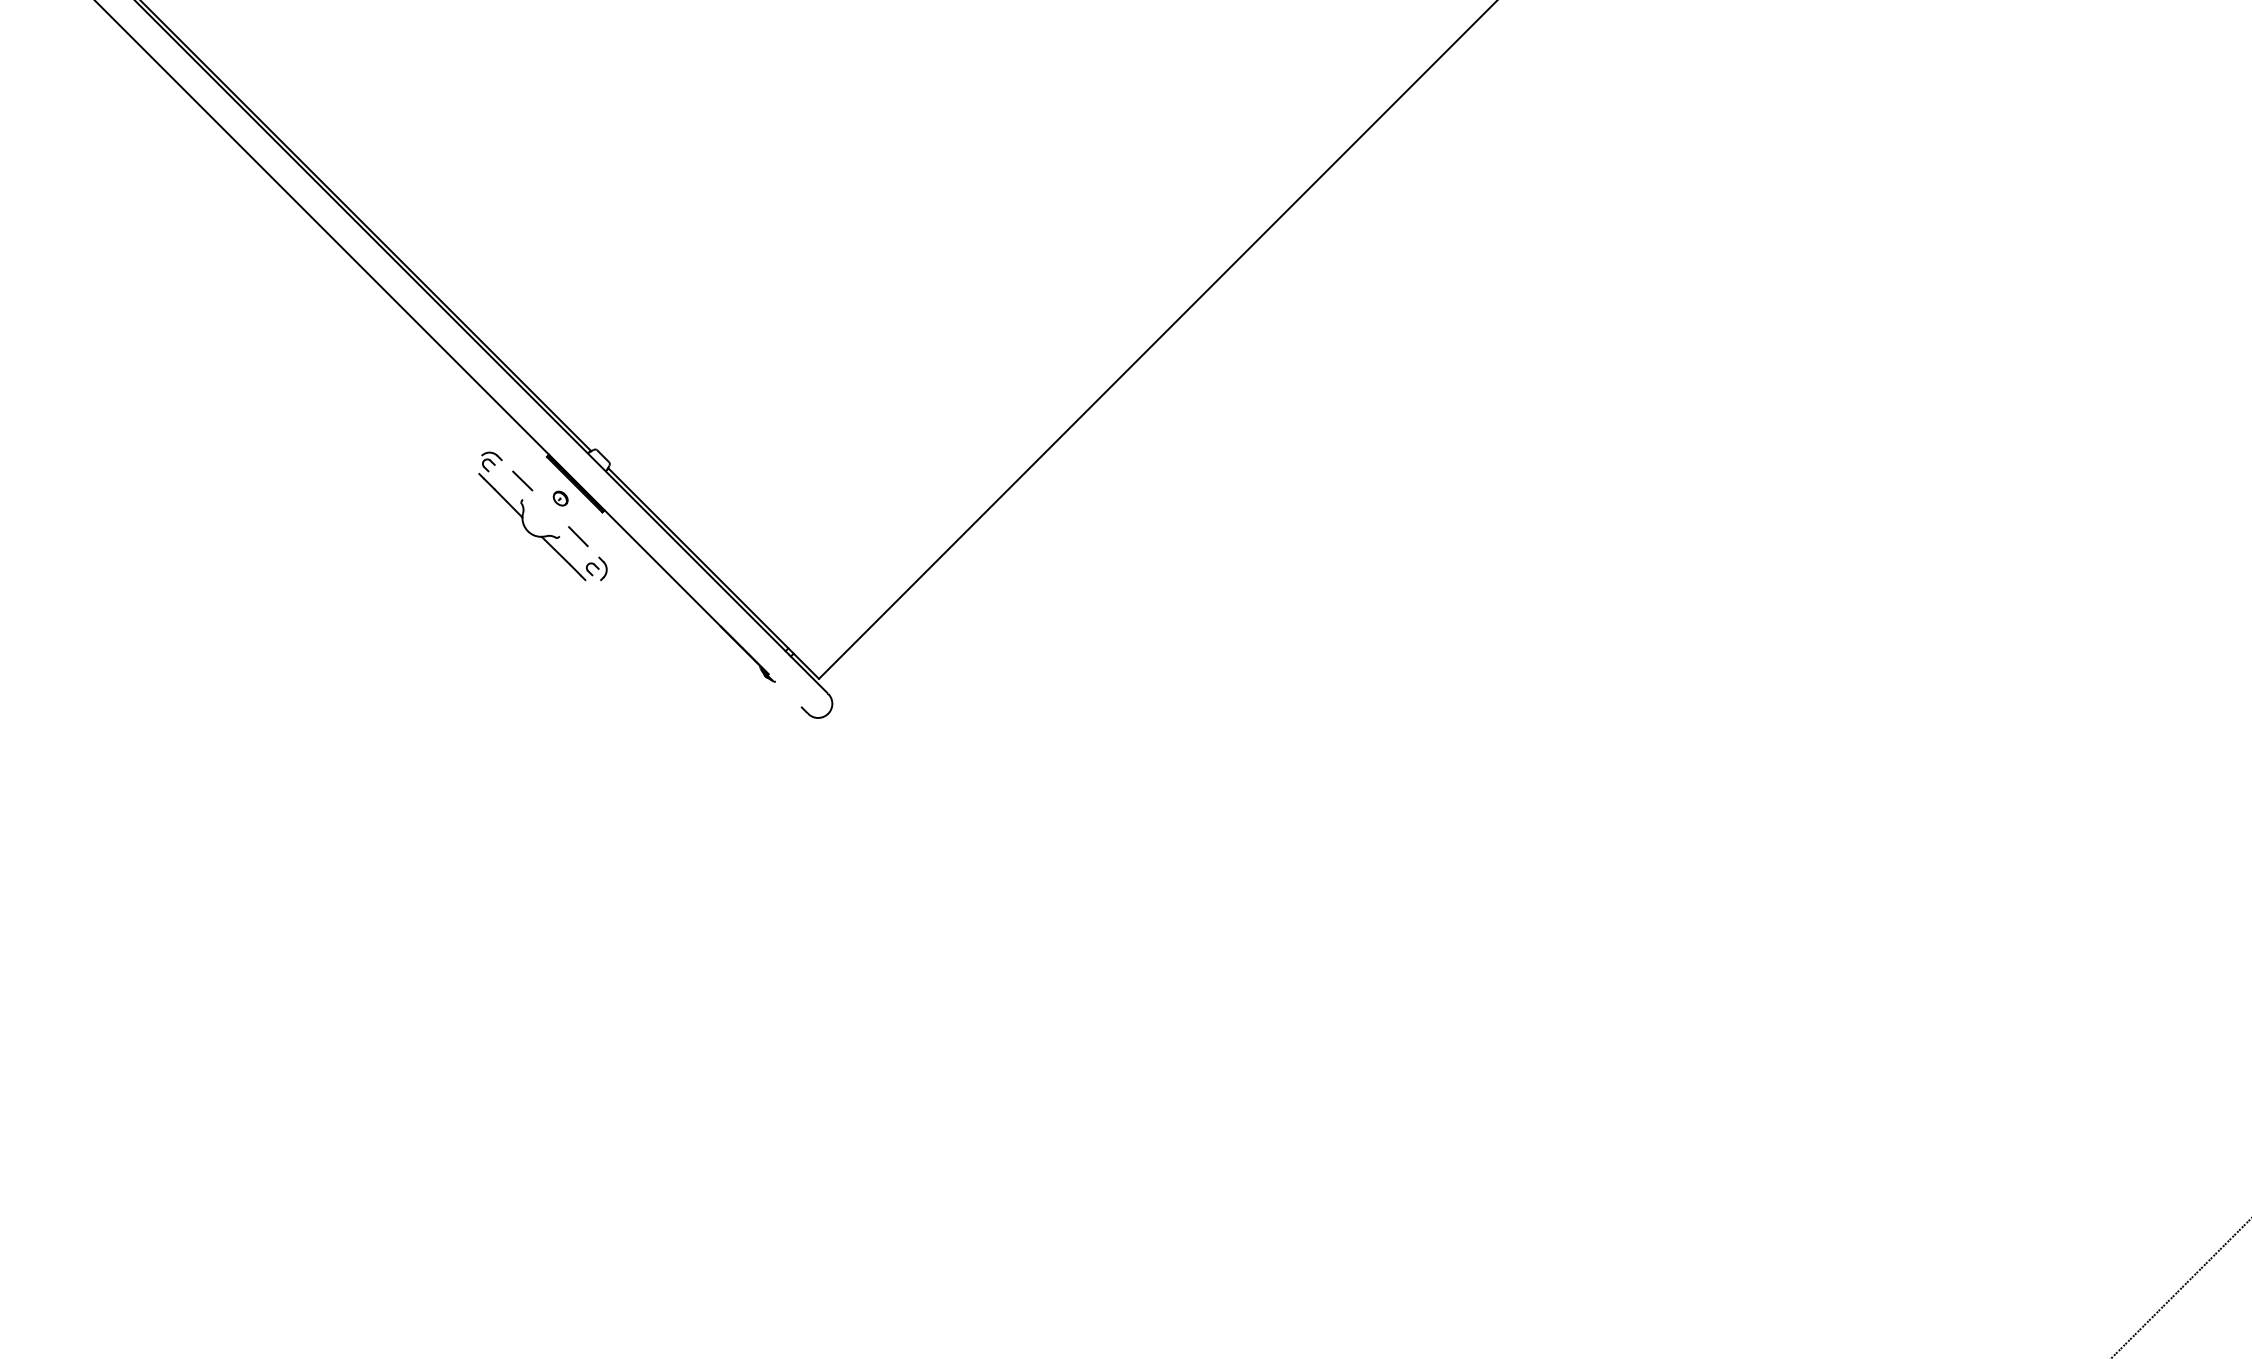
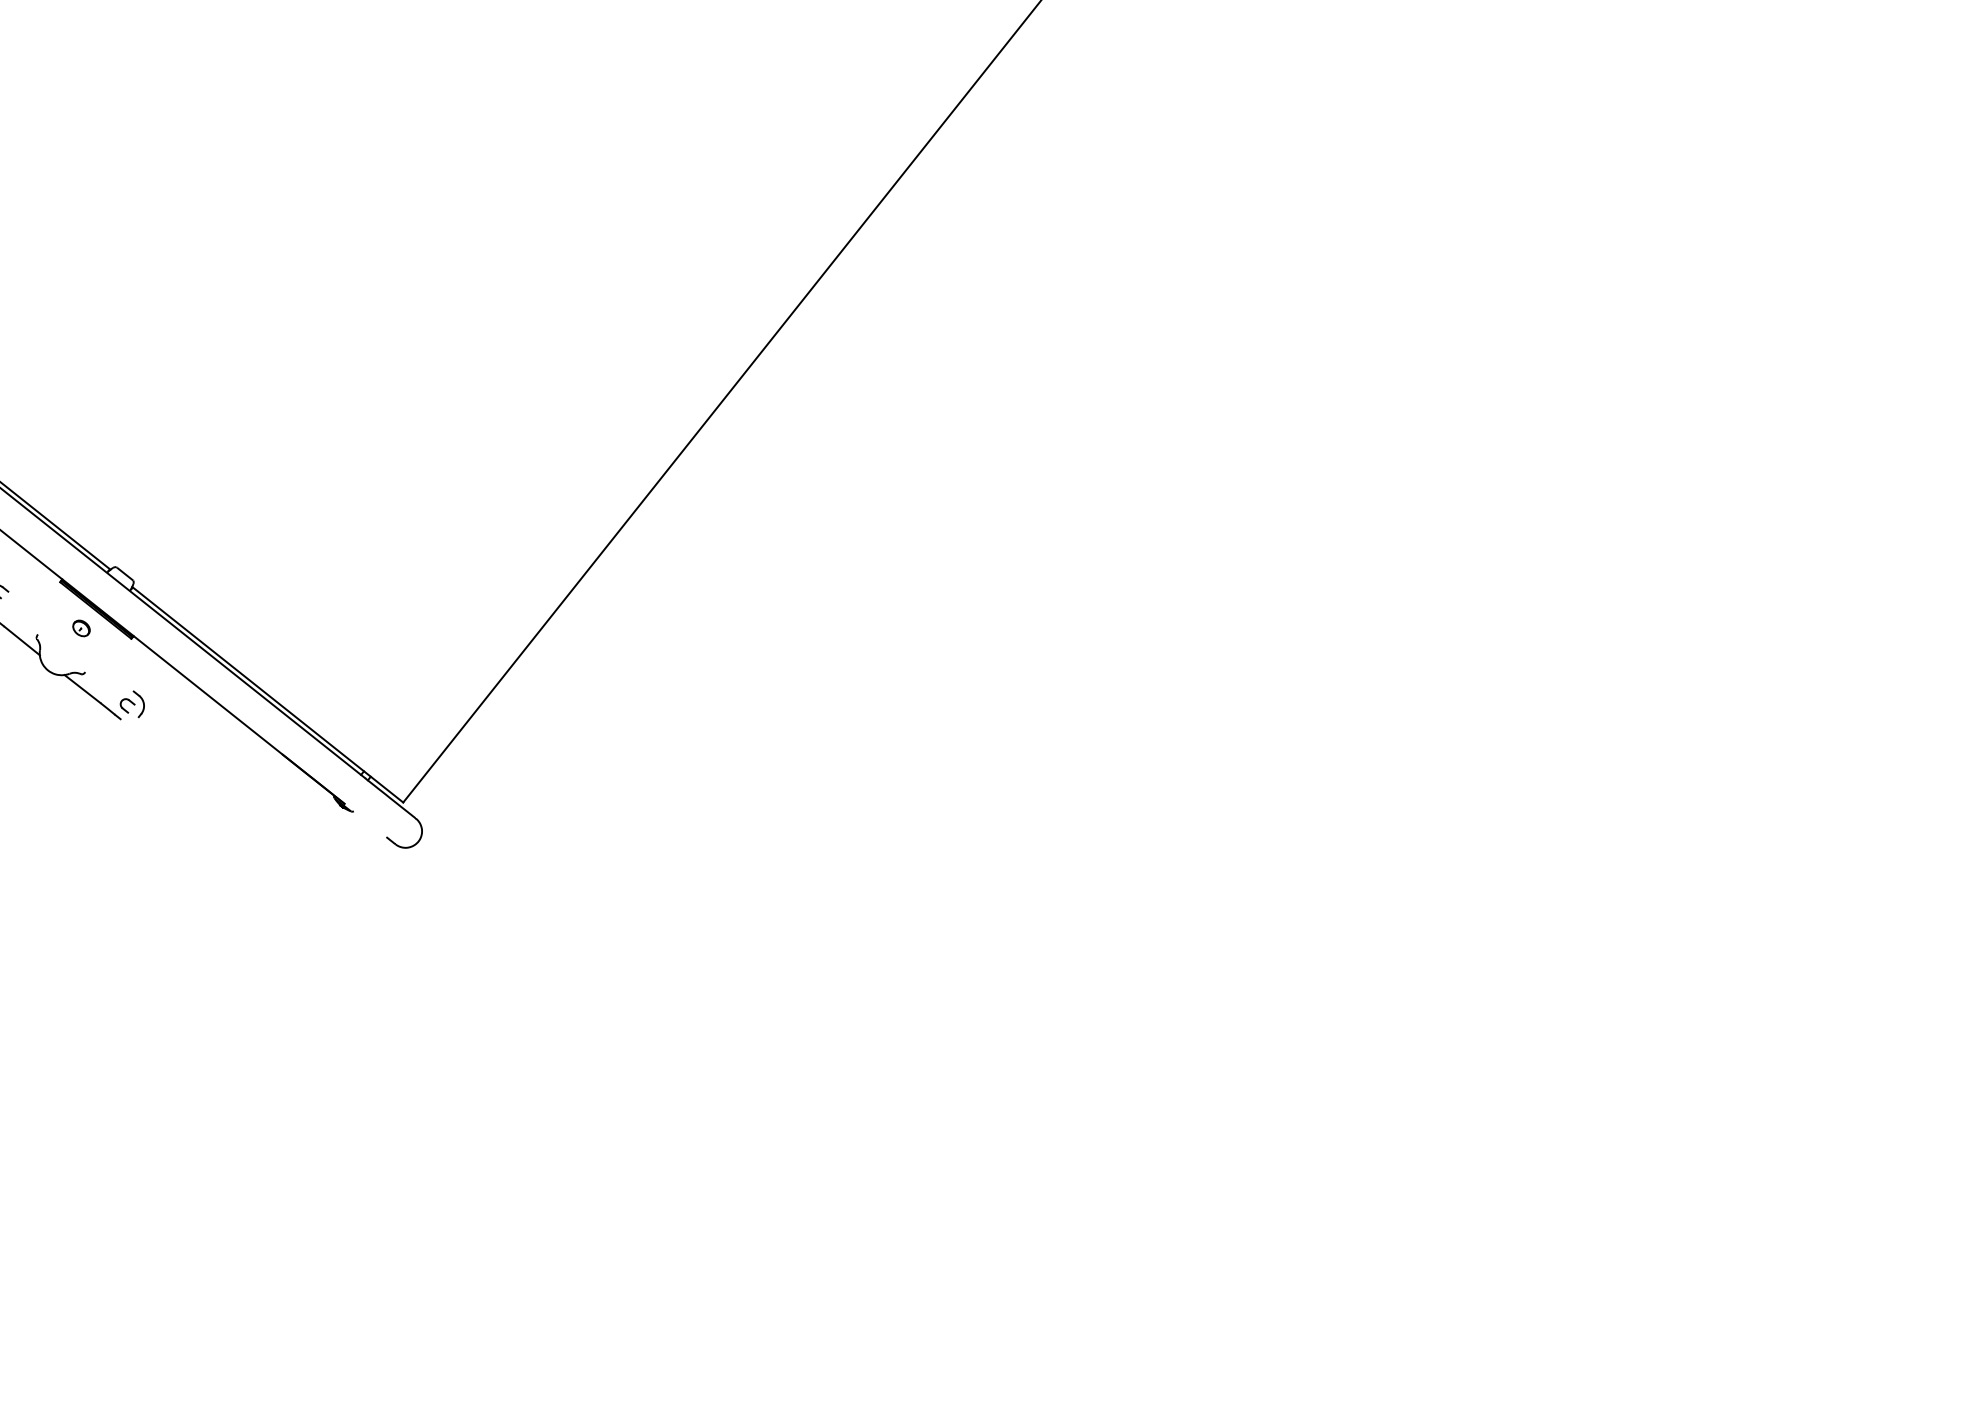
line: (522, 480) -> (35, 612), removed
line: (578, 536) -> (107, 669), removed

